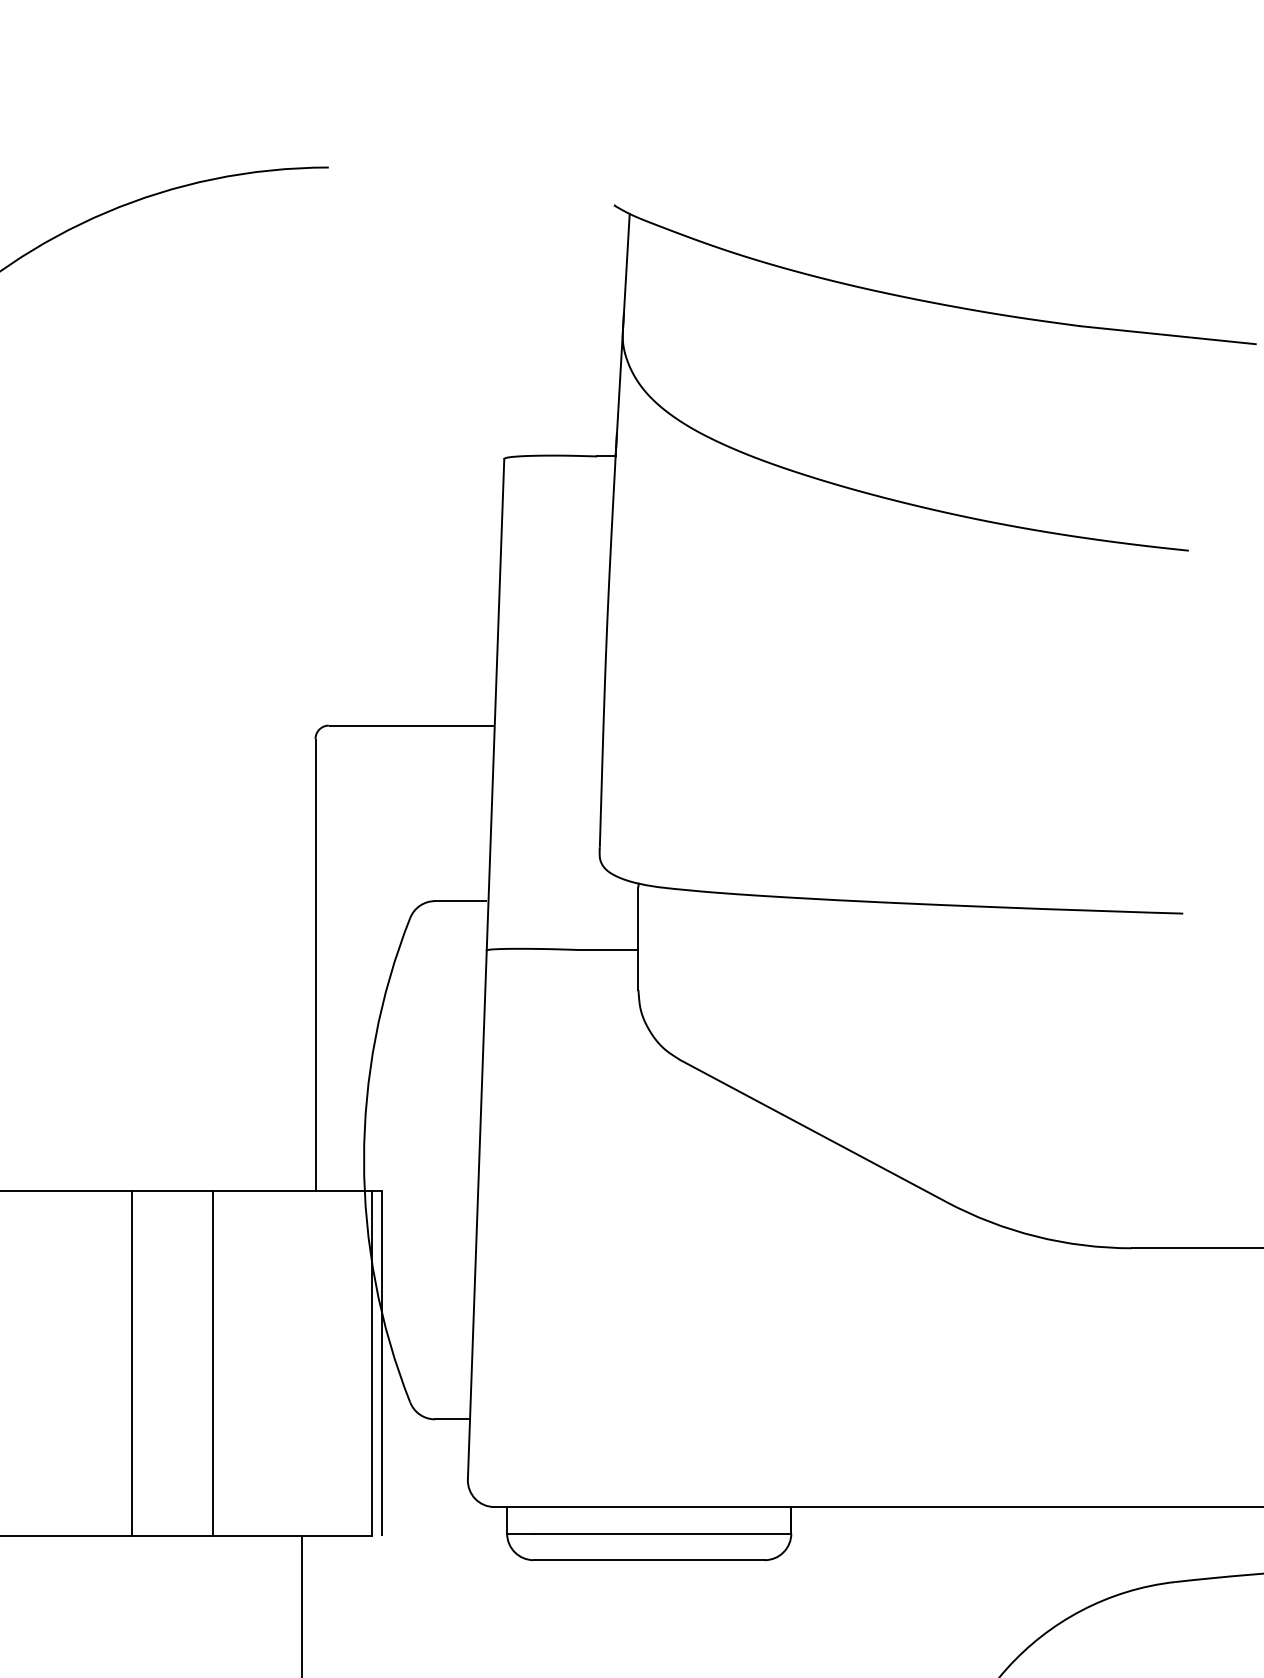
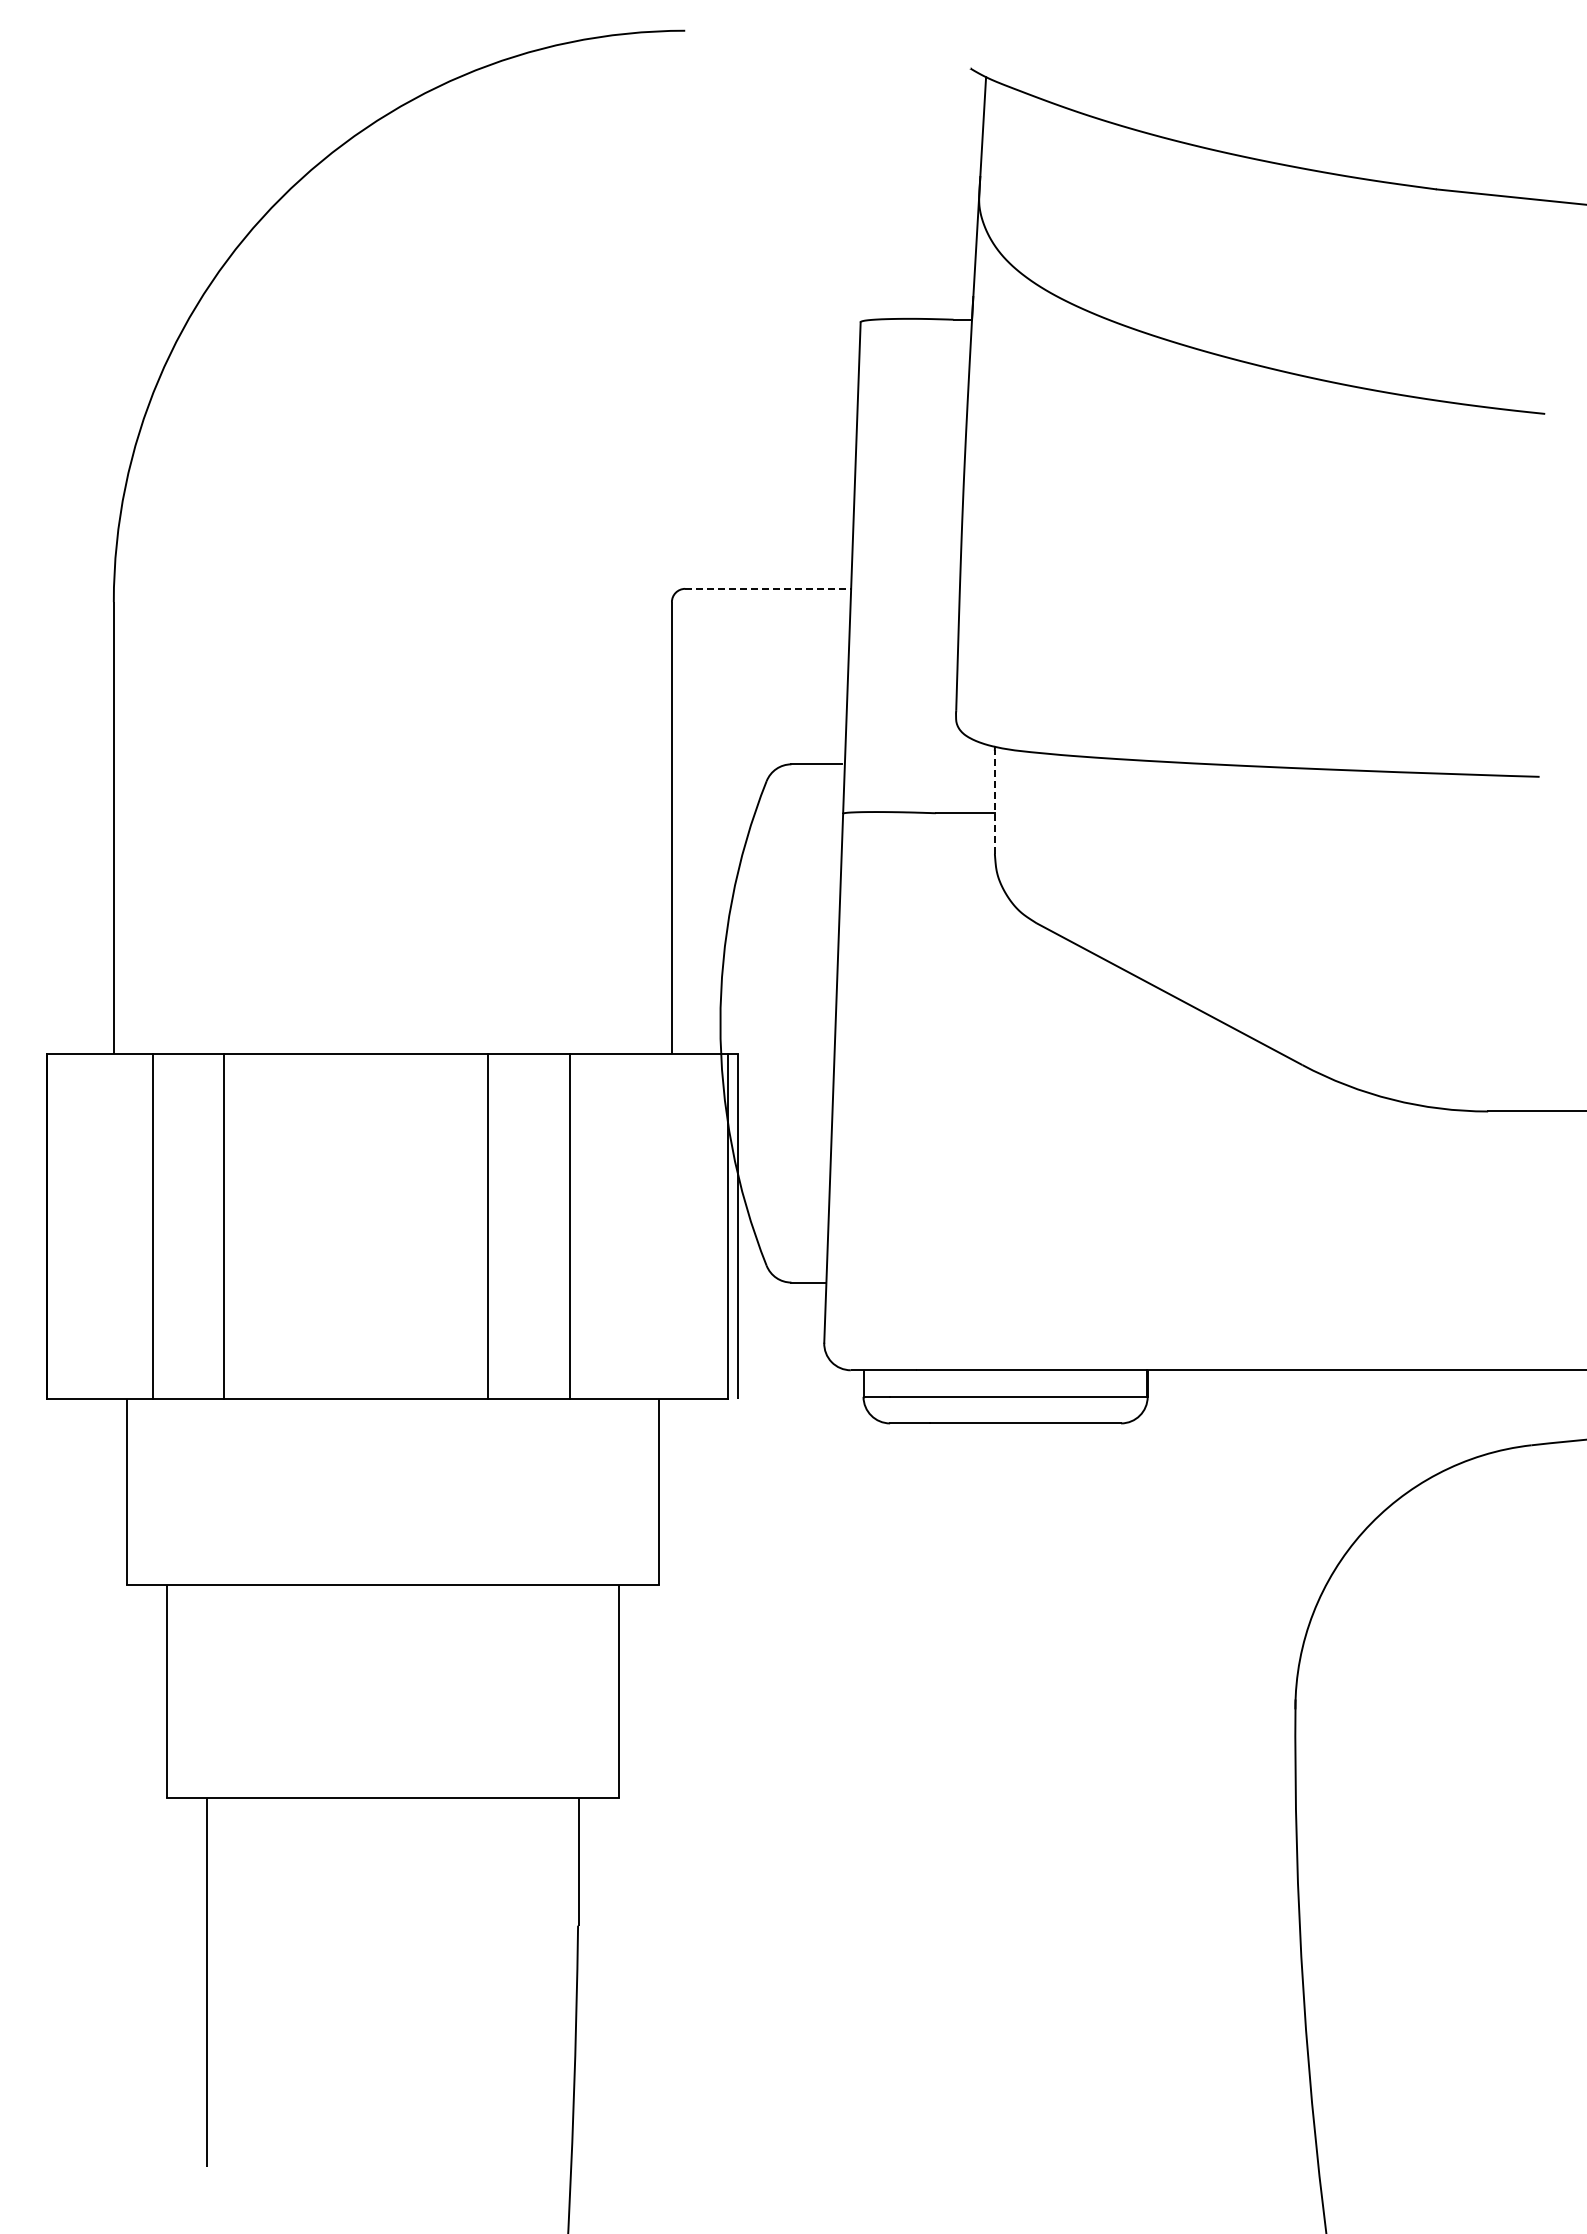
line: (412, 725) -> (768, 588), solid -> dashed
line: (638, 938) -> (994, 801), solid -> dashed

